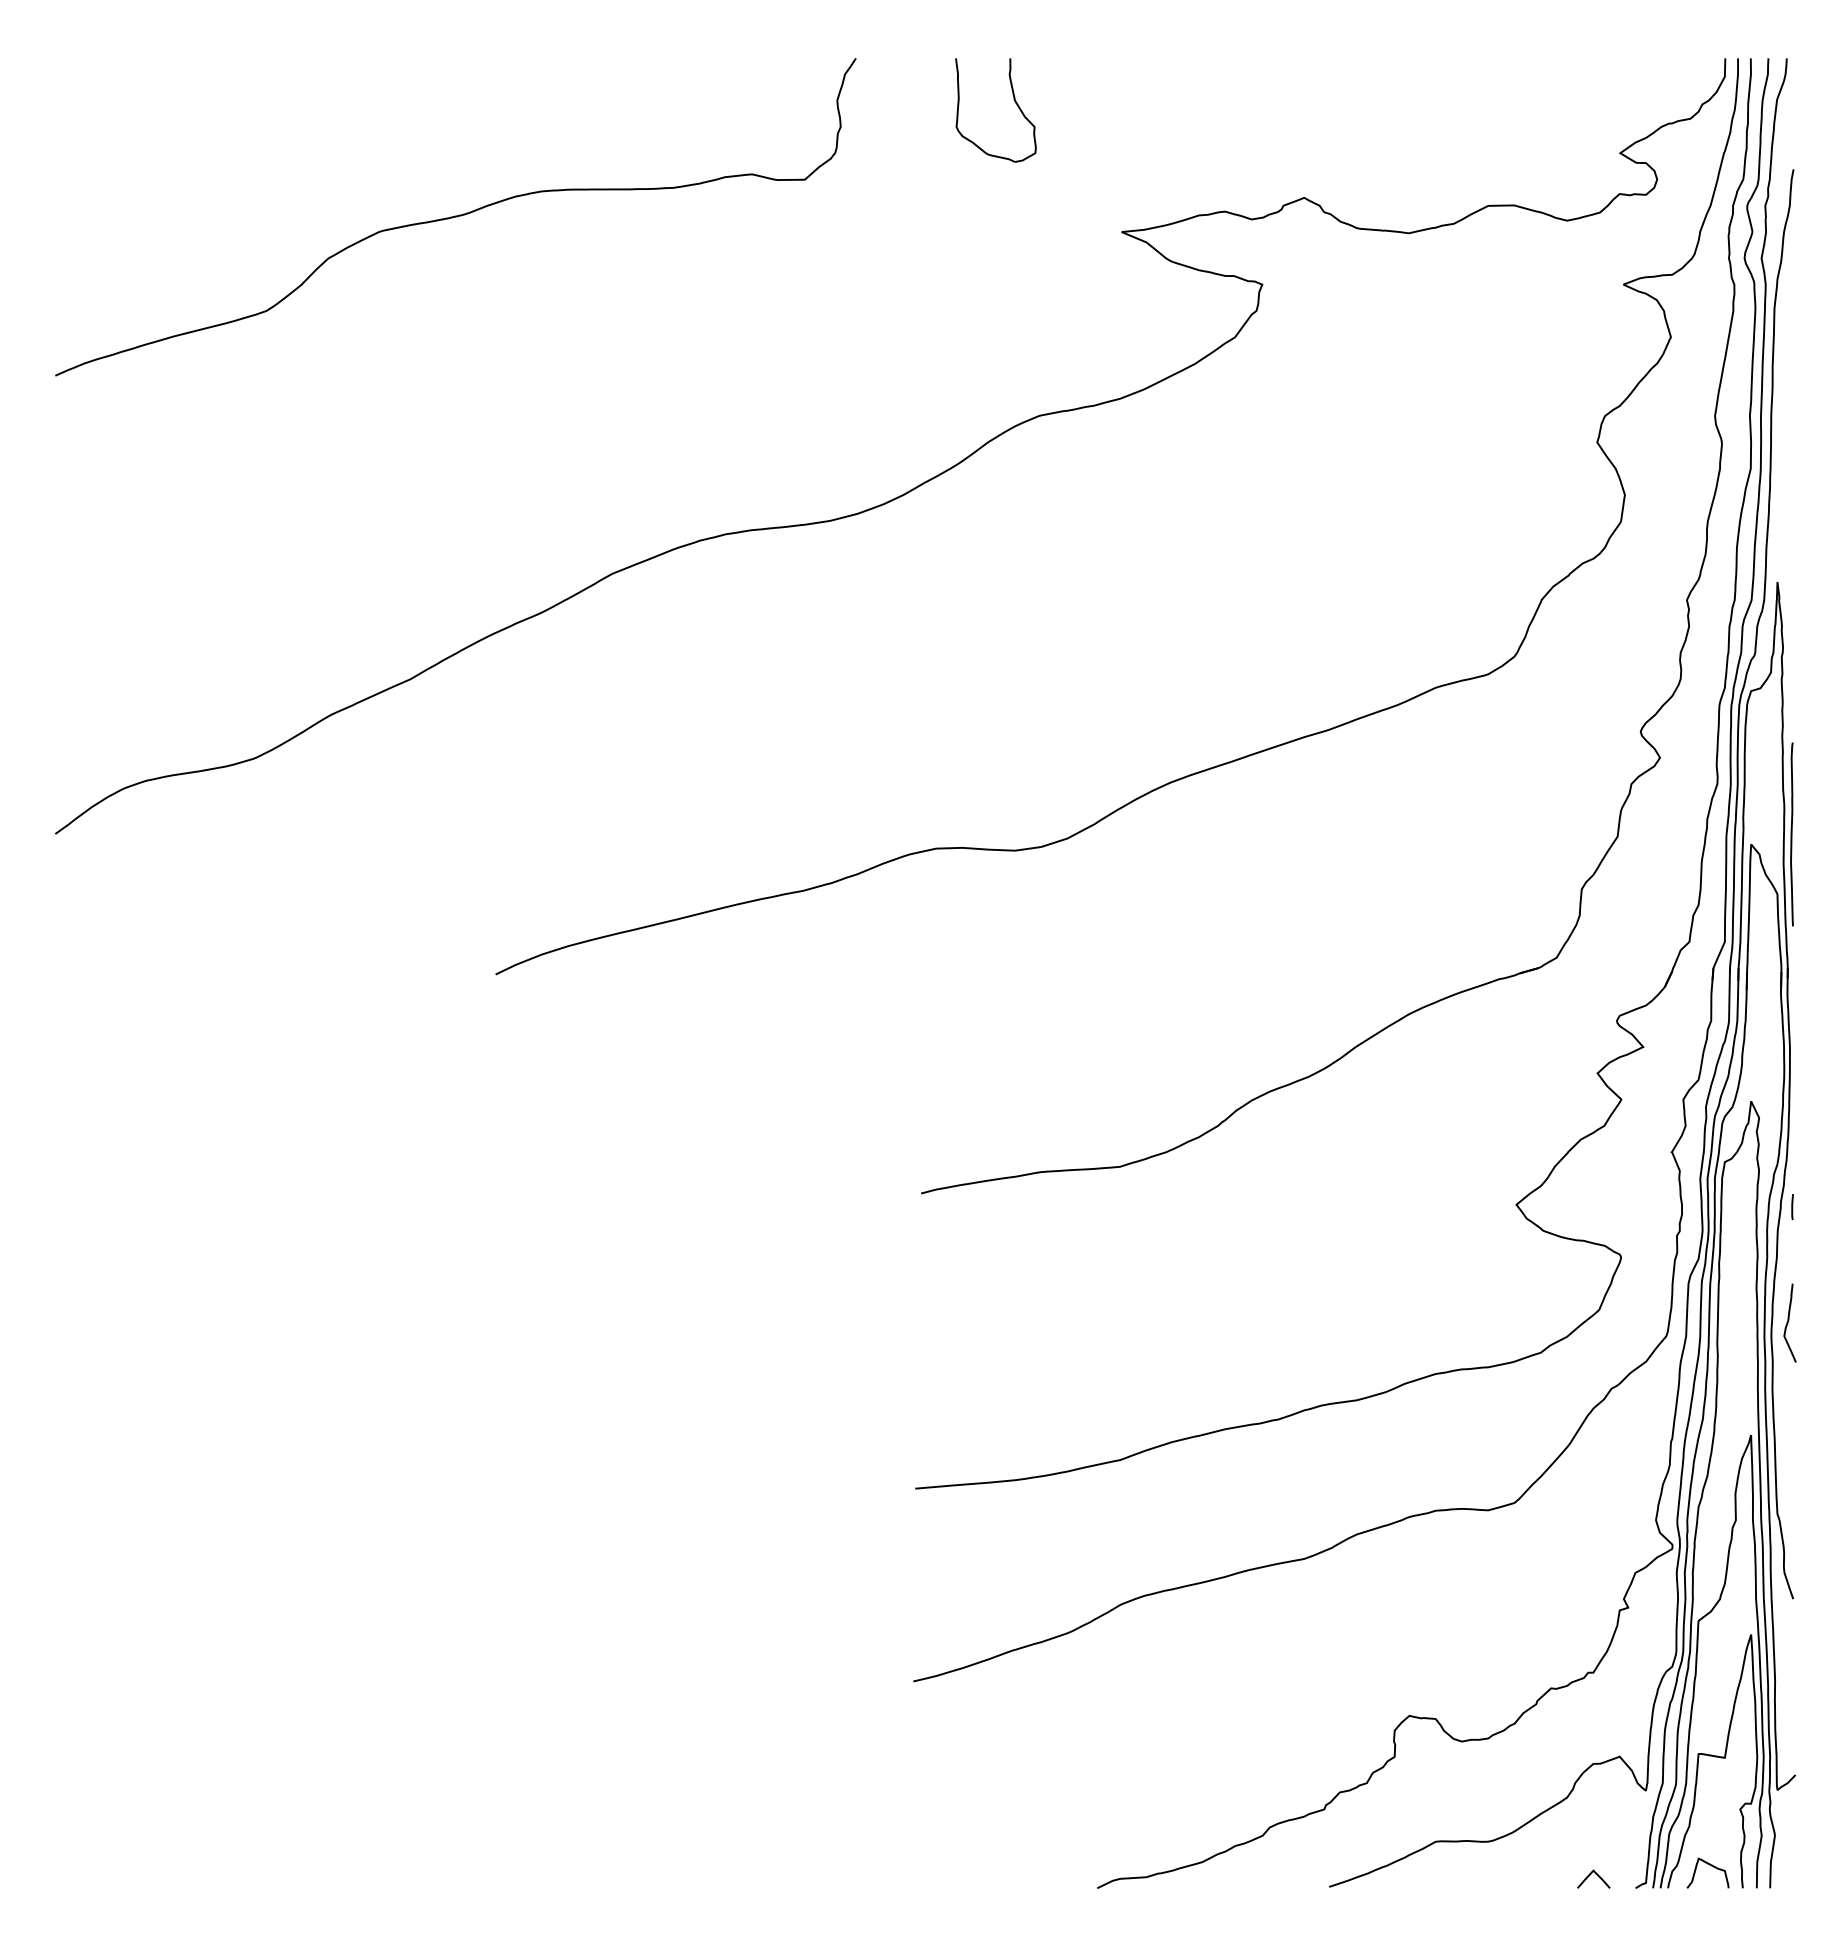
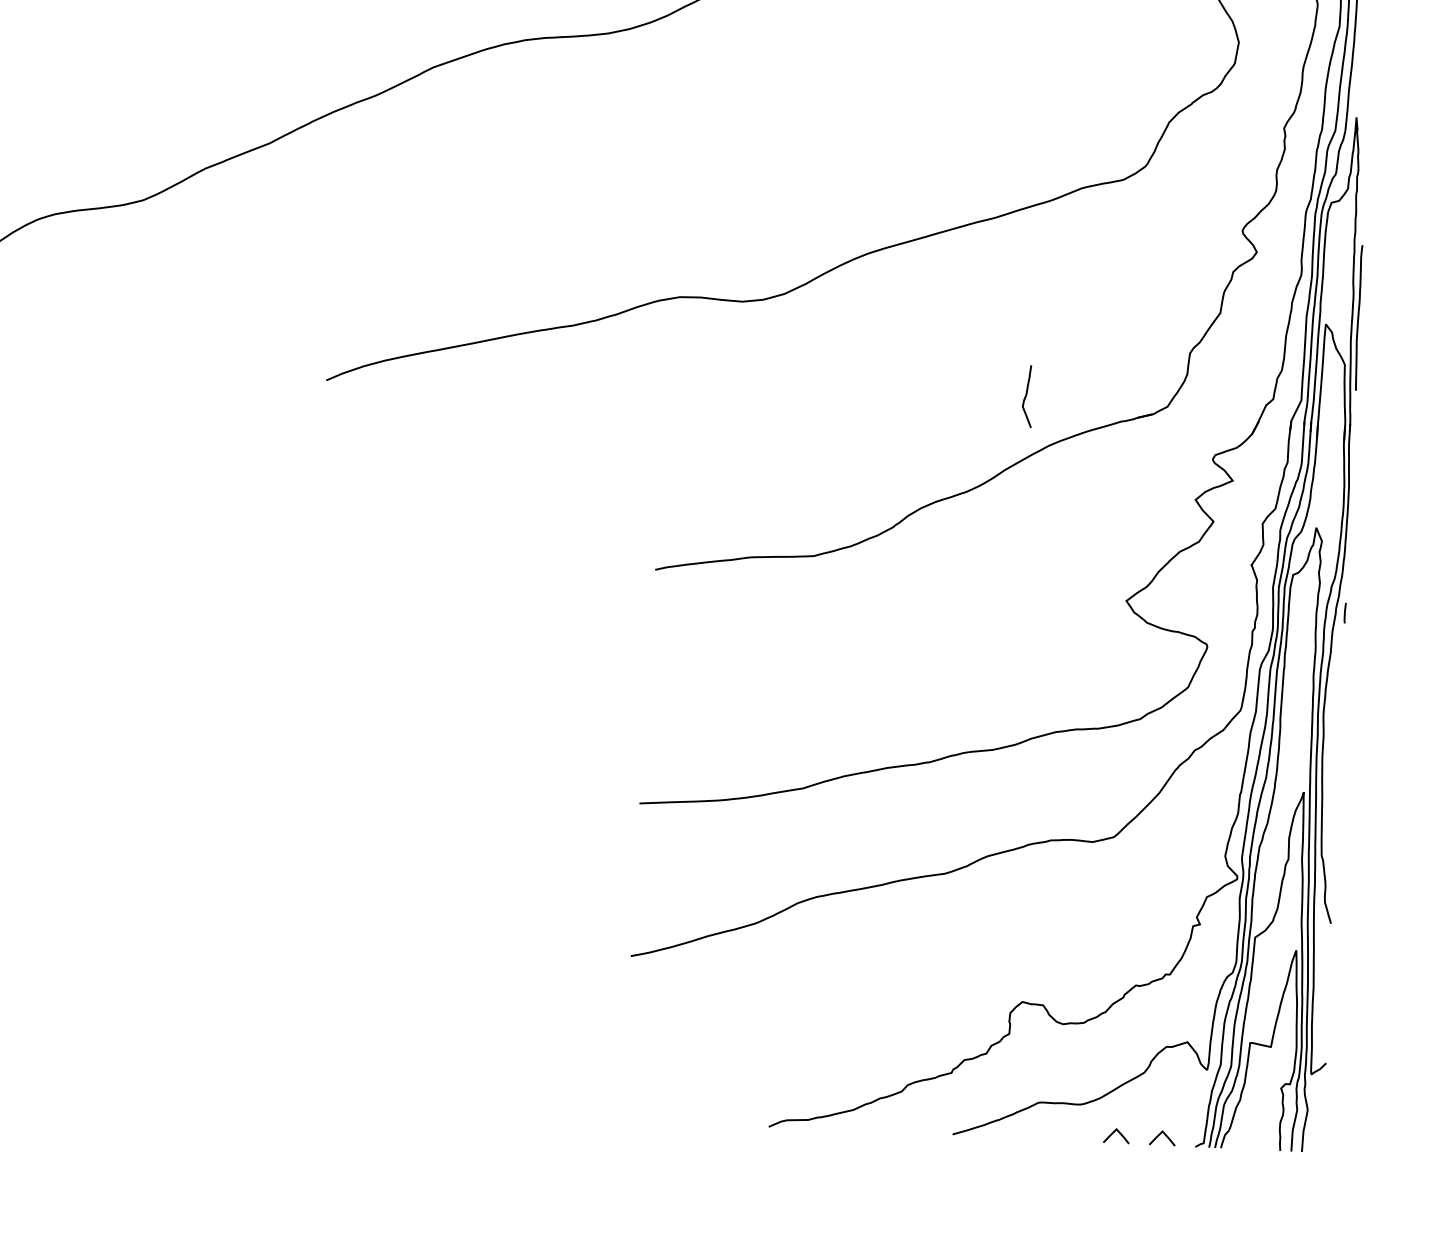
curve: (1788, 1322) -> (1026, 395), moved
curve: (1711, 1866) -> (1256, 1132), removed
line: (1532, 1875) -> (1114, 1133), added

